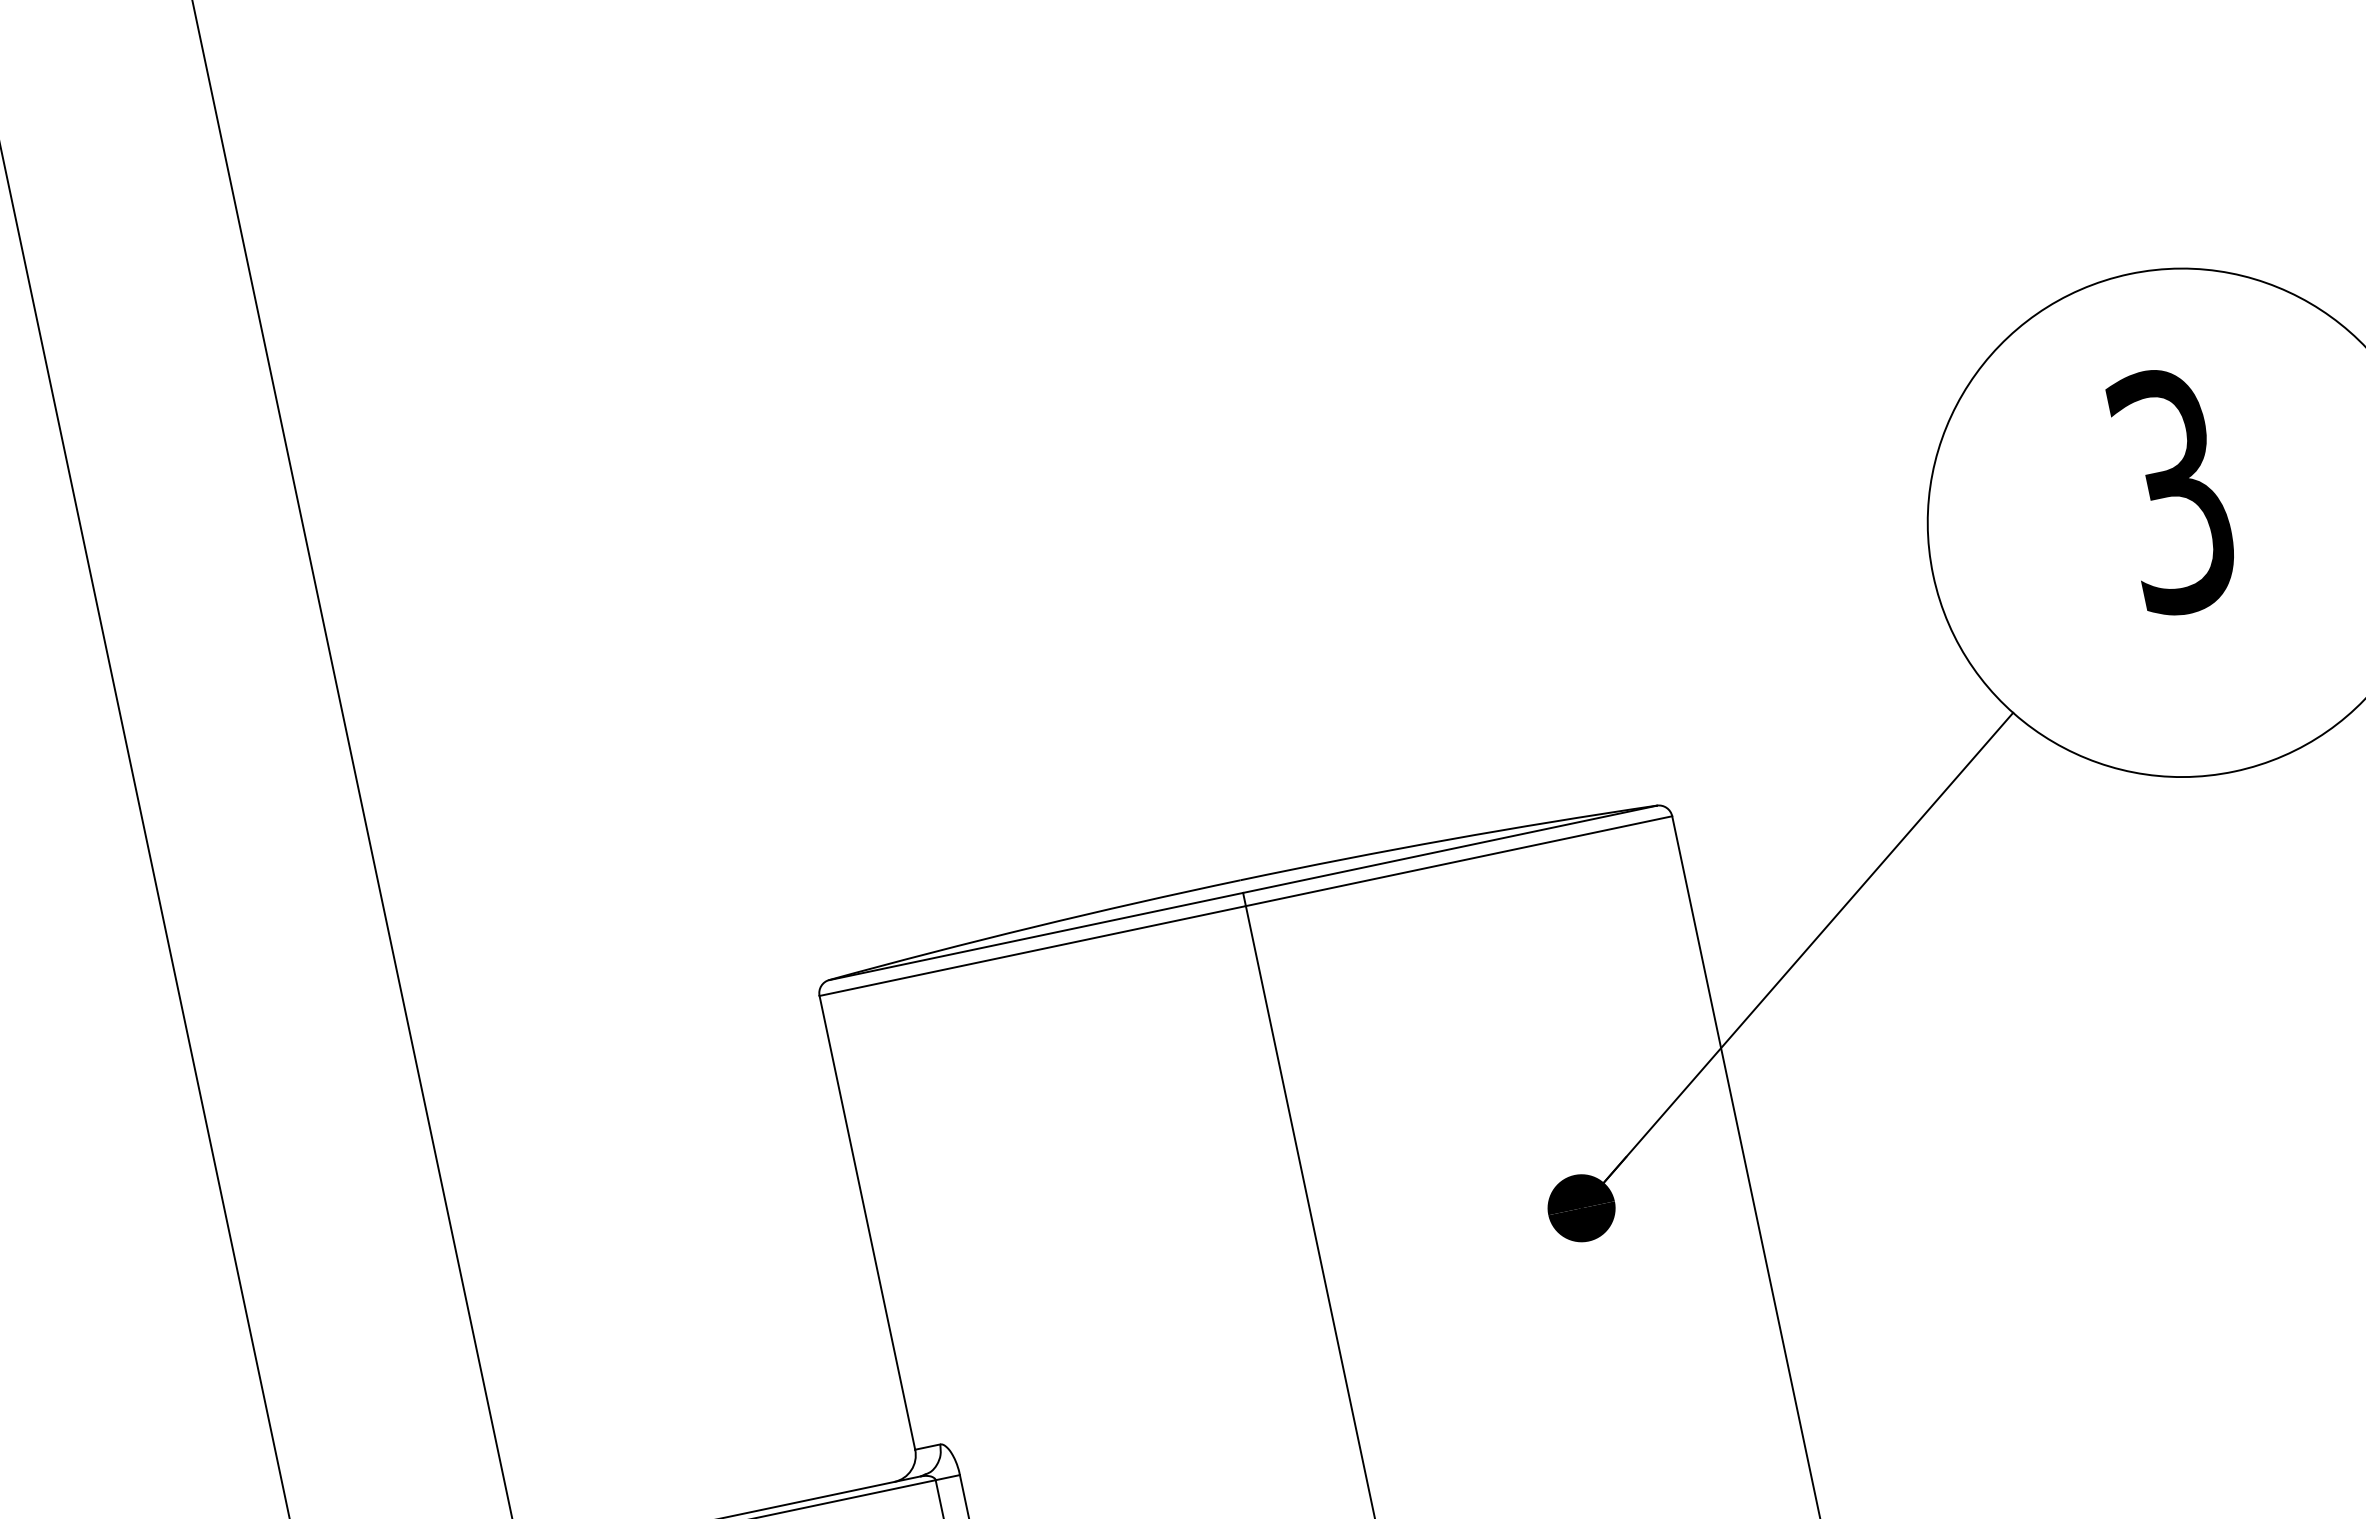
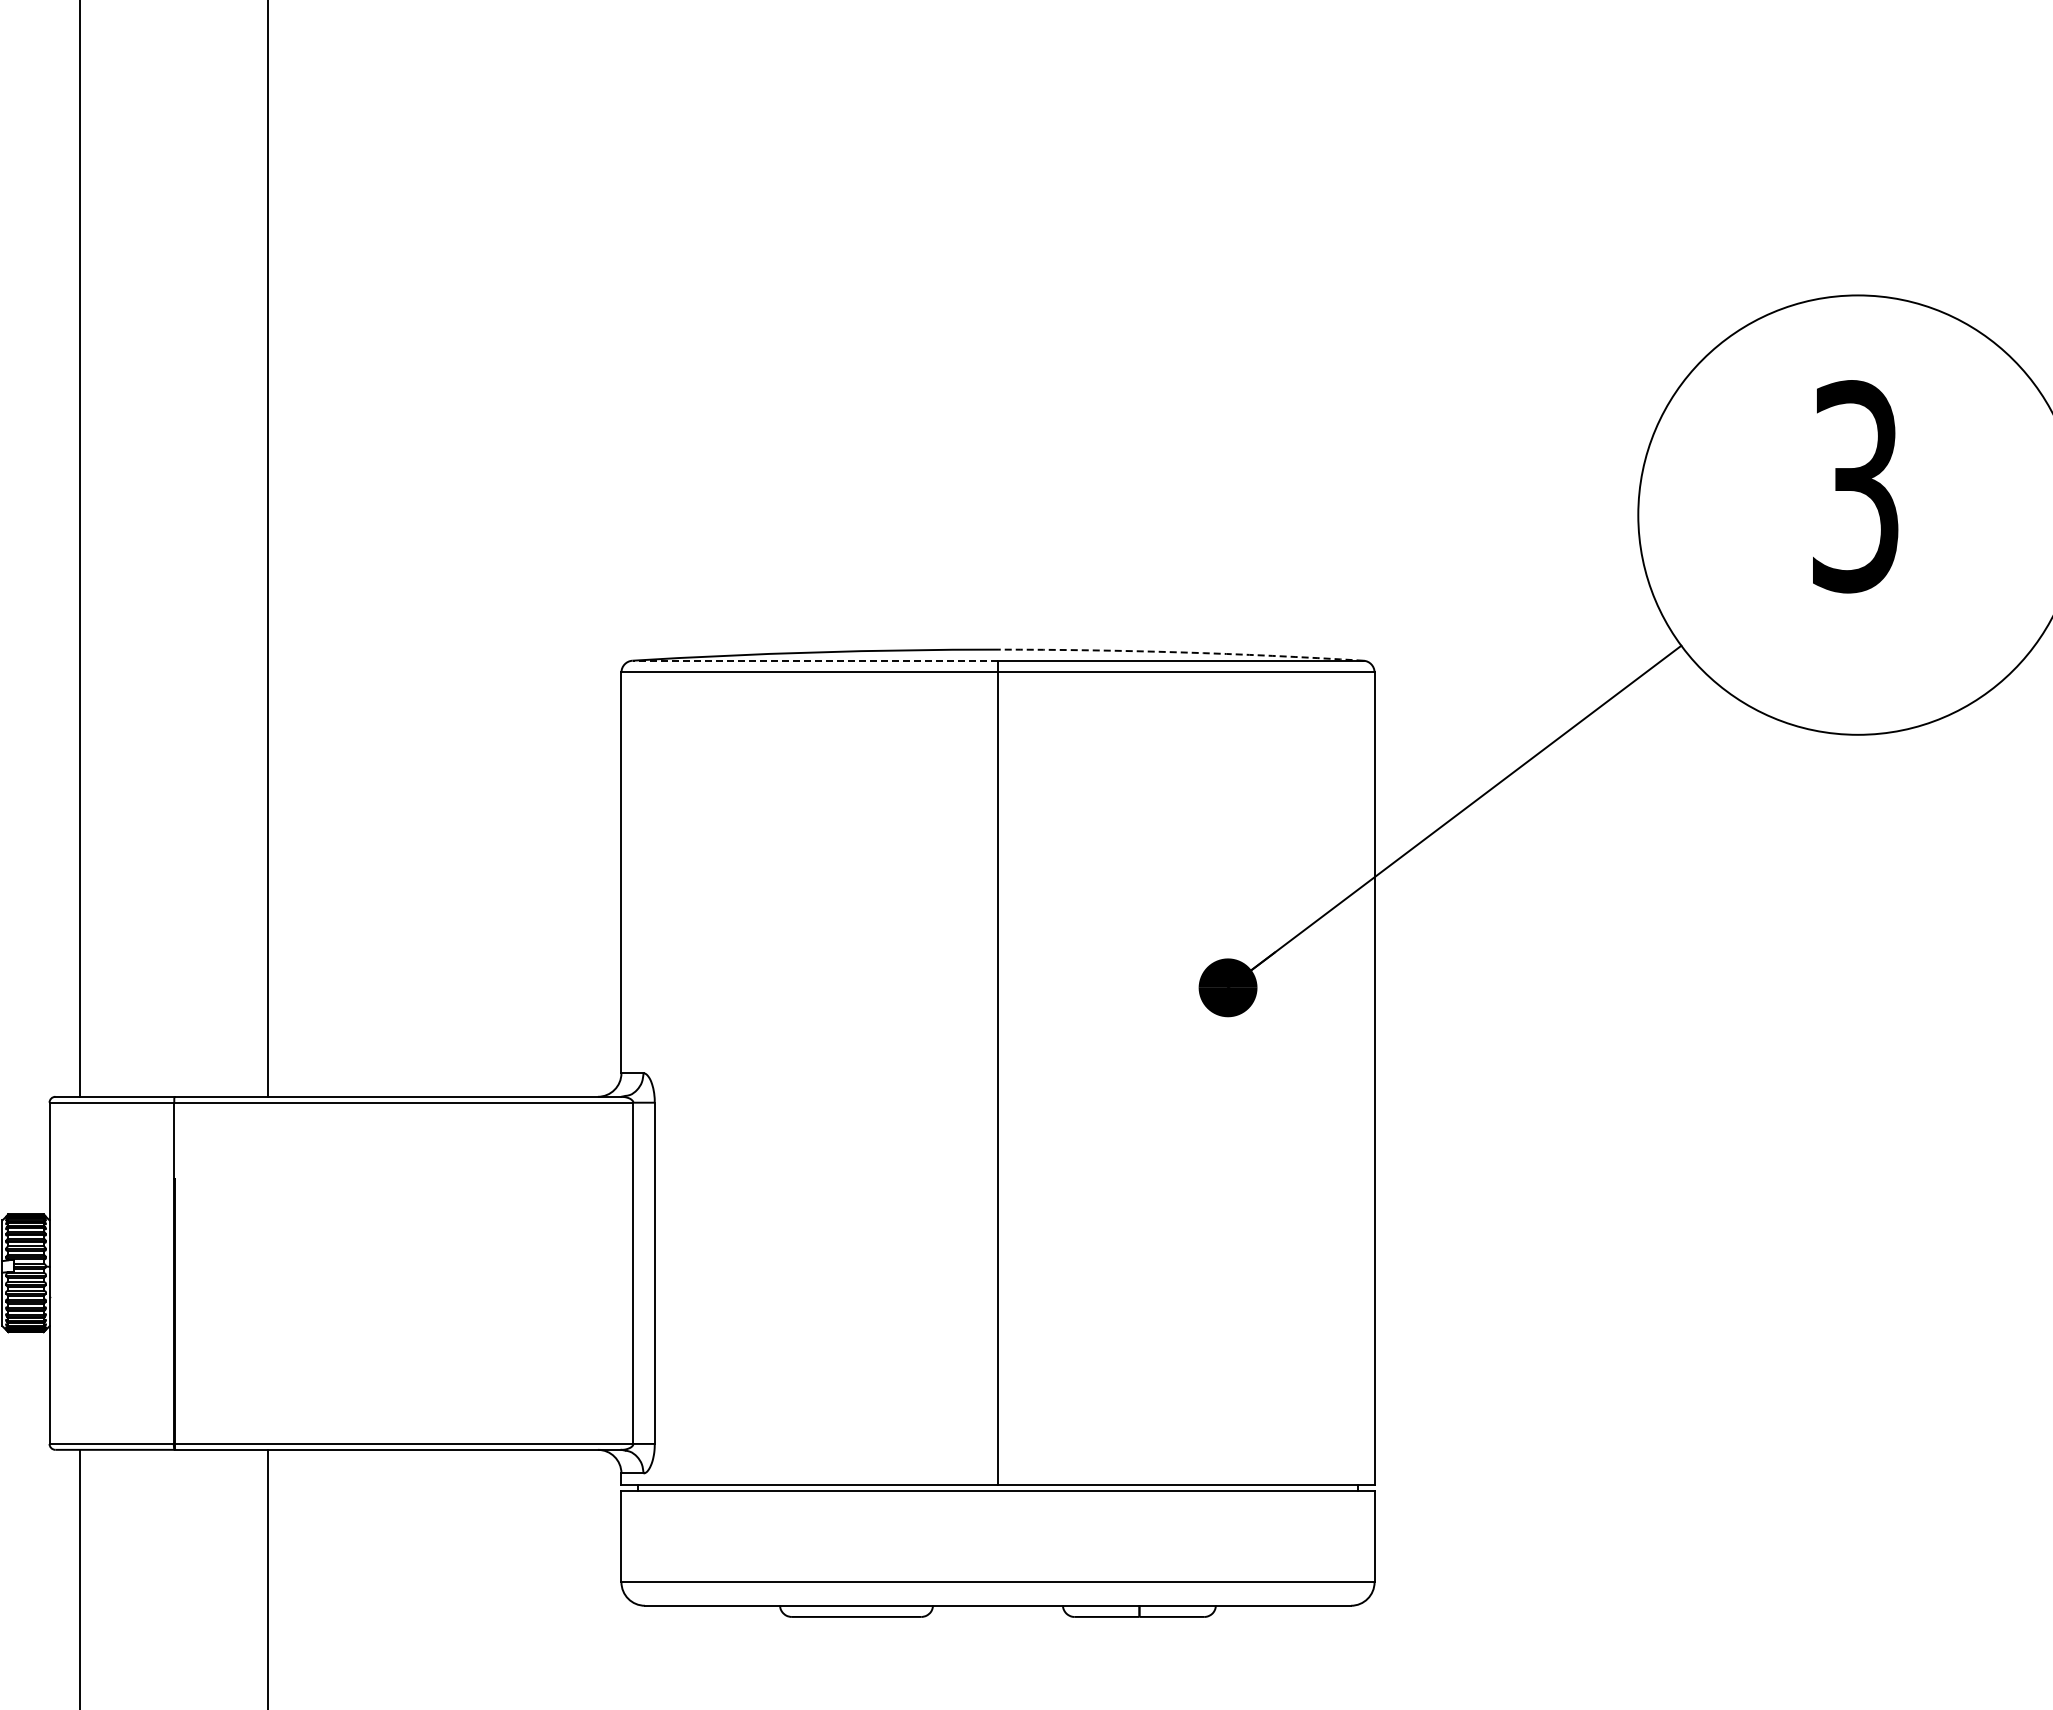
arc: (1447, 839) -> (1180, 652), solid -> dashed
line: (1036, 936) -> (815, 660), solid -> dashed

